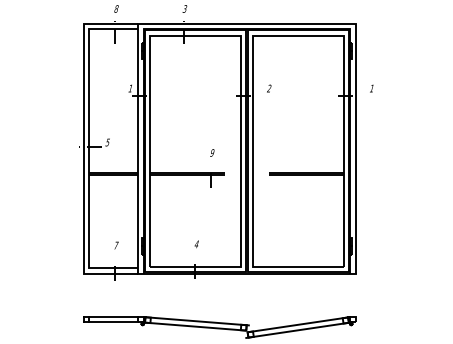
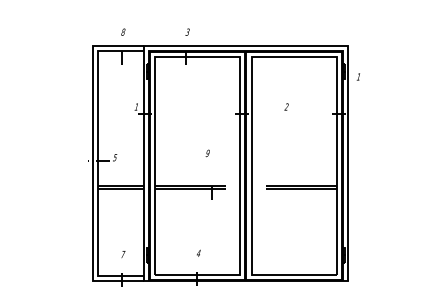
text: (269, 88) -> (286, 106), moved
text: (371, 88) -> (358, 76), moved
text: (212, 152) -> (207, 152), moved

